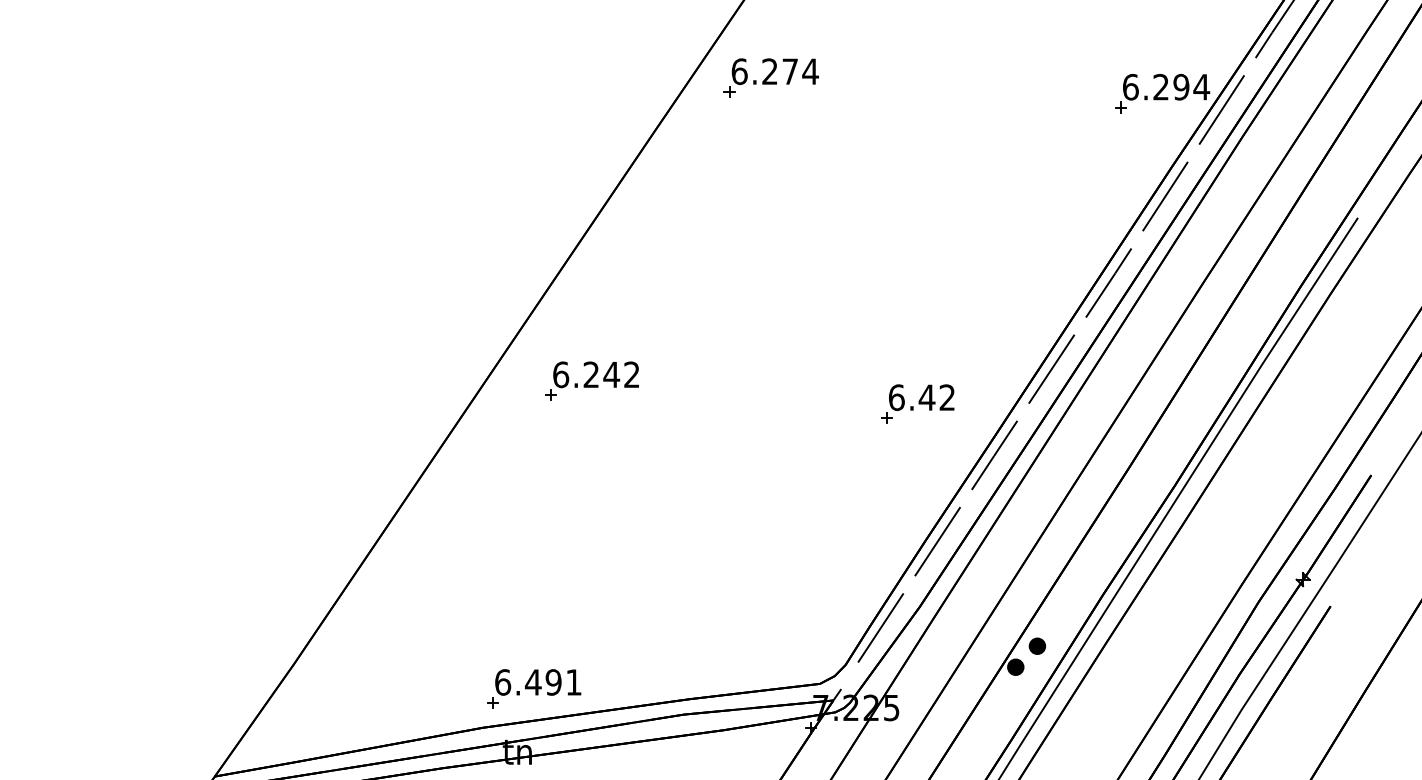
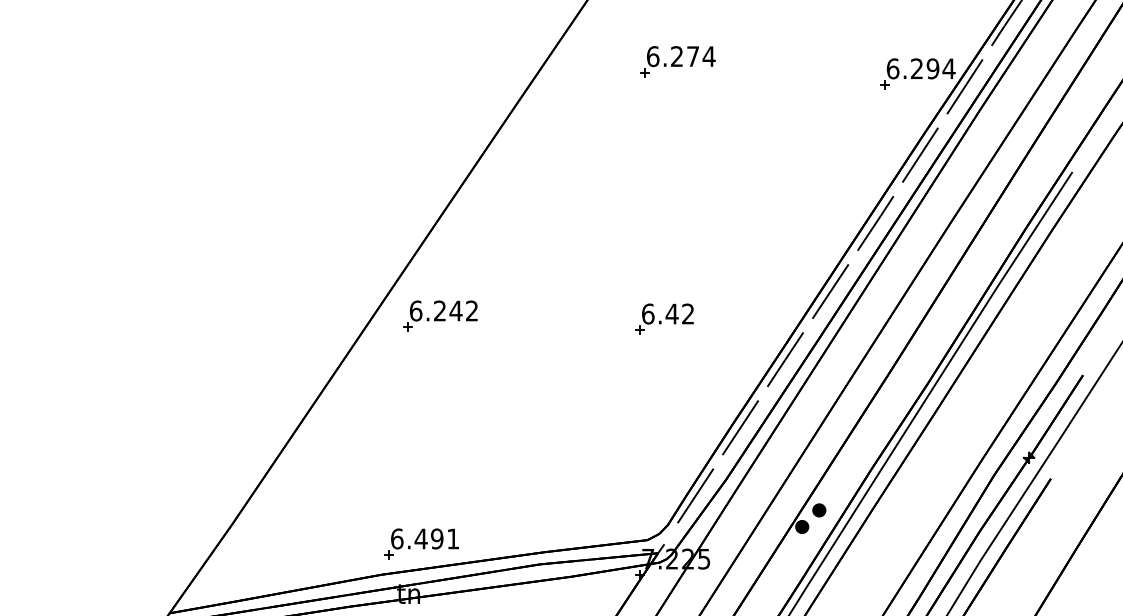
part: (770, 77) -> (677, 61), moved
part: (591, 380) -> (440, 315), moved
part: (917, 403) -> (664, 318), moved

